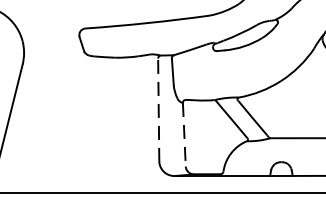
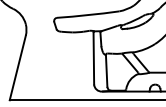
line: (158, 109) -> (93, 58), dashed -> solid
line: (184, 133) -> (106, 70), dashed -> solid

